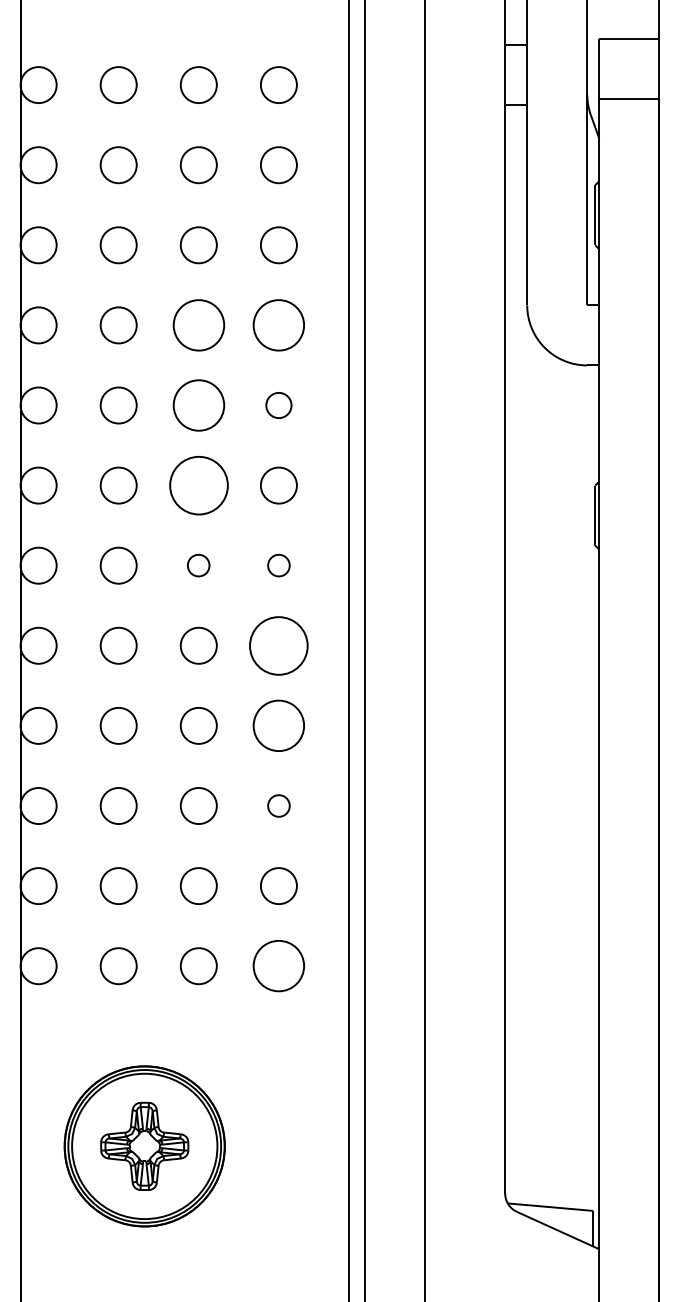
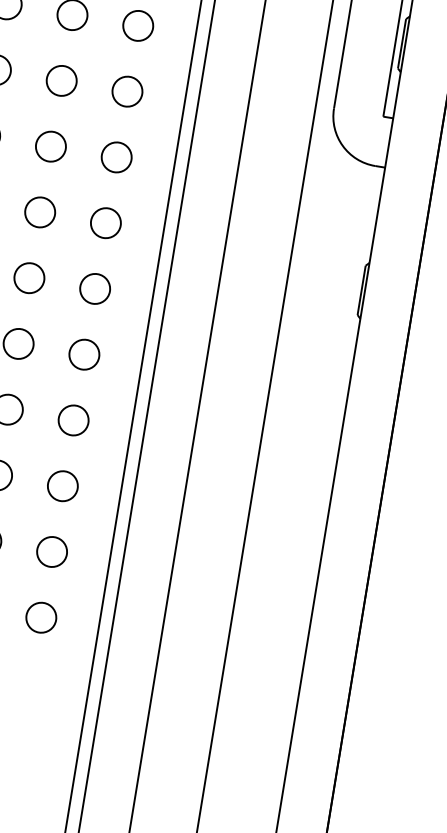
part: (198, 325) -> (61, 80), size x0.71
part: (278, 325) -> (127, 91), size x0.71
part: (198, 405) -> (50, 146), size x0.71
part: (278, 405) -> (116, 157), size x1.43
part: (198, 485) -> (39, 212), size x0.62
part: (198, 565) -> (29, 277), size x1.67
part: (278, 565) -> (94, 288), size x1.67
part: (278, 645) -> (84, 354), size x0.62
part: (278, 725) -> (73, 420), size x0.71
part: (278, 805) -> (62, 485), size x1.67
part: (278, 966) -> (40, 617), size x0.71

